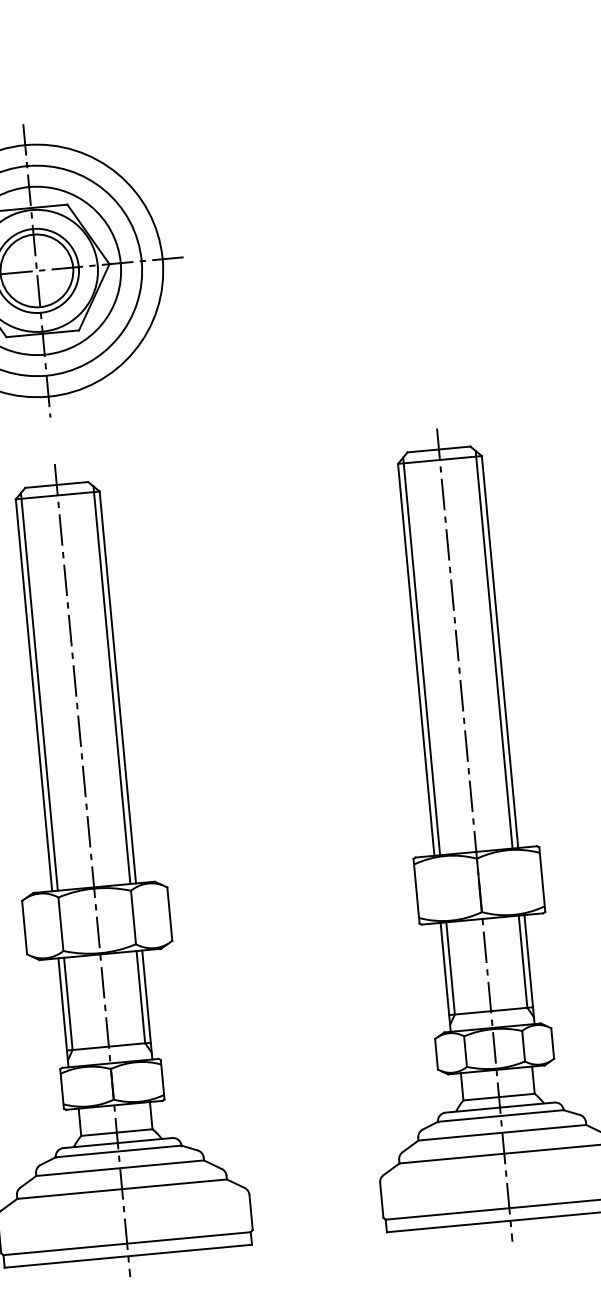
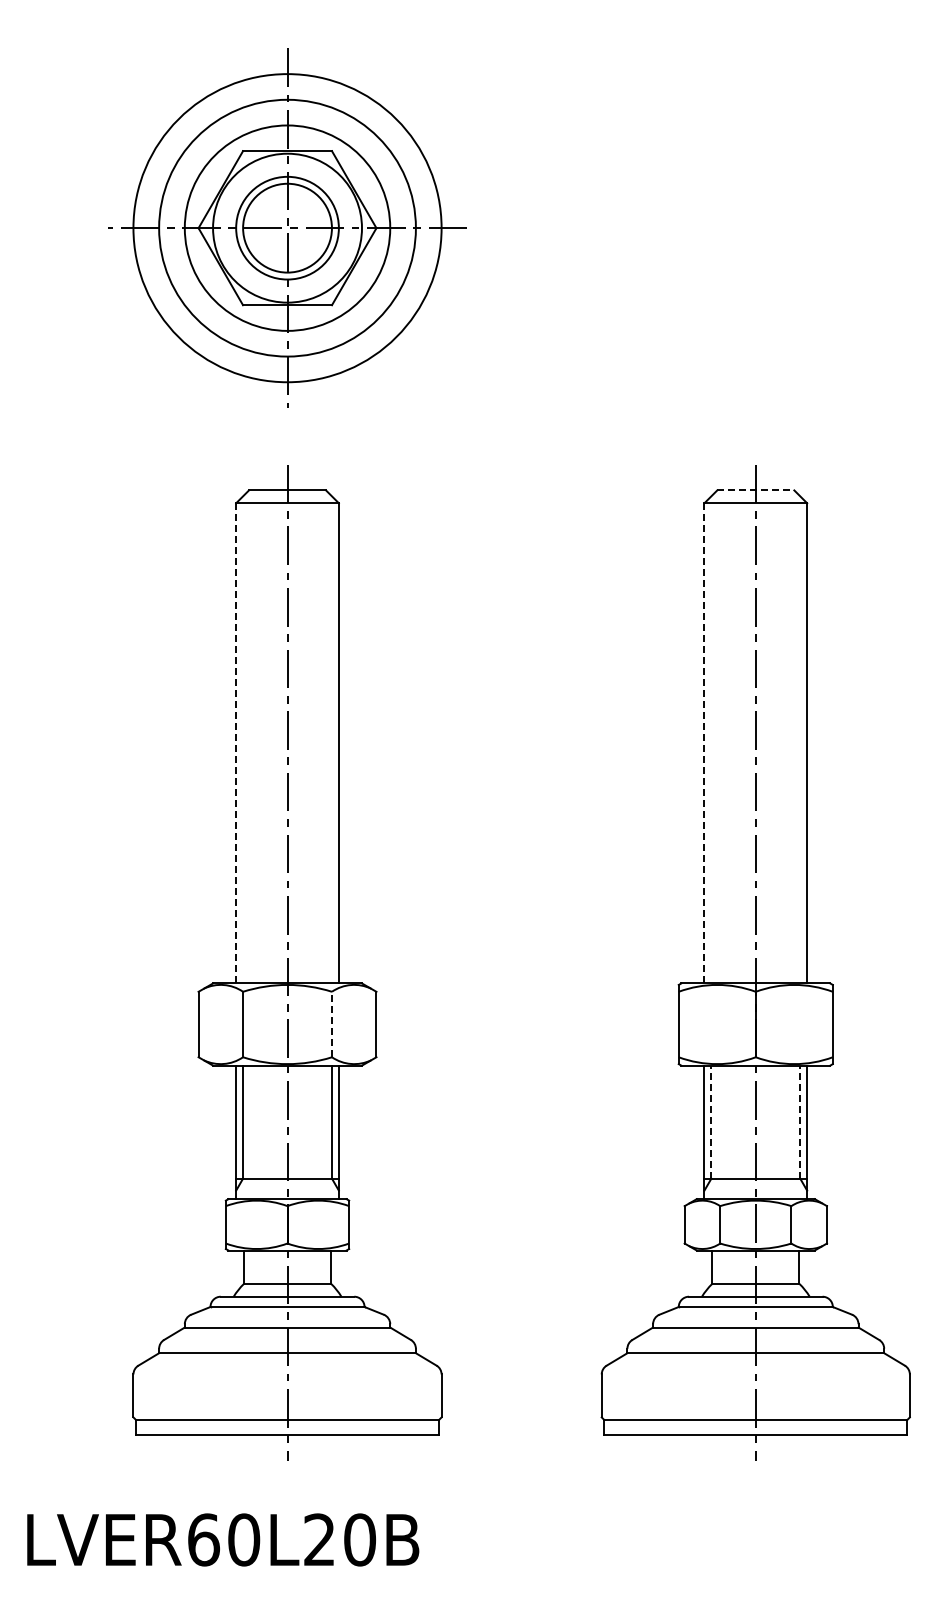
line: (438, 449) -> (755, 490), solid -> dashed
line: (494, 649) -> (800, 739), removed
line: (421, 656) -> (711, 739), removed
line: (416, 659) -> (704, 742), solid -> dashed
line: (111, 684) -> (331, 739), removed
line: (39, 691) -> (243, 739), removed
line: (34, 694) -> (236, 742), solid -> dashed
line: (133, 917) -> (332, 1024), solid -> dashed
line: (523, 961) -> (800, 1121), solid -> dashed
line: (450, 967) -> (711, 1121), solid -> dashed

